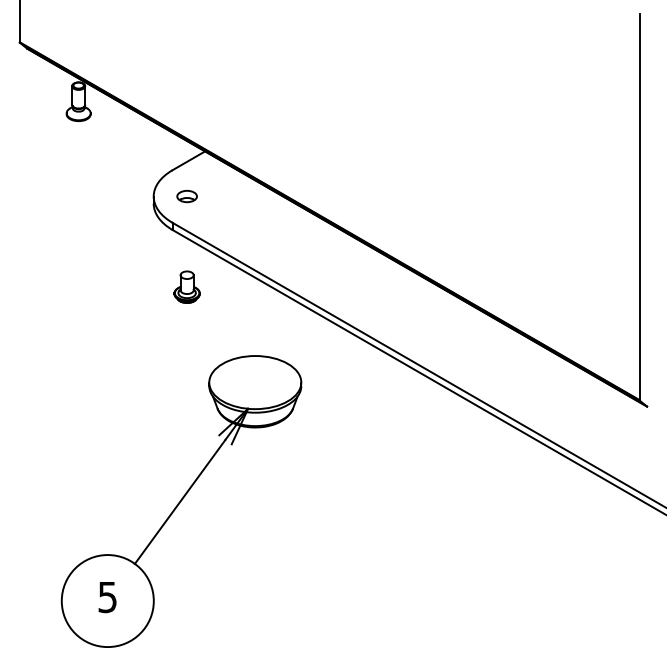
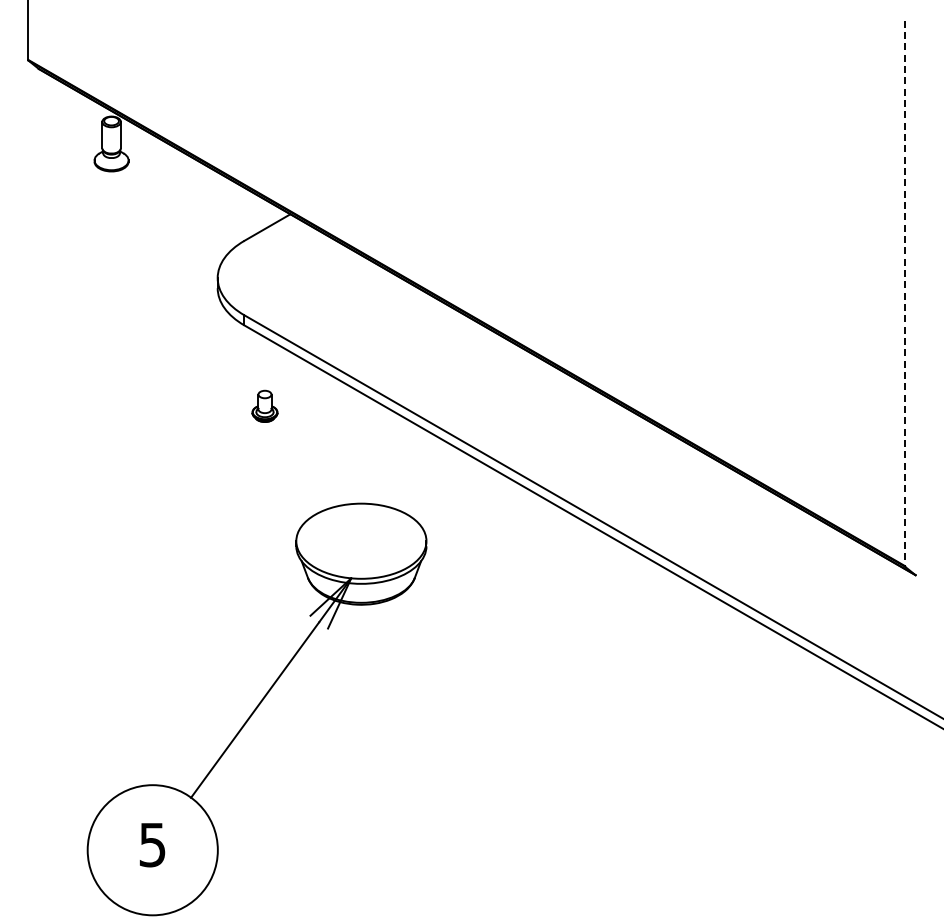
part: (186, 196) -> (264, 277), removed
line: (639, 207) -> (904, 293), solid -> dashed
part: (186, 287) -> (264, 406), size x0.7

